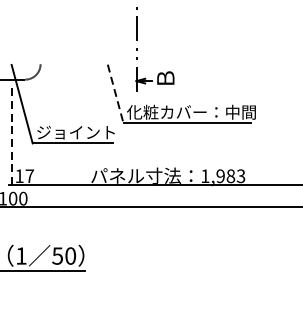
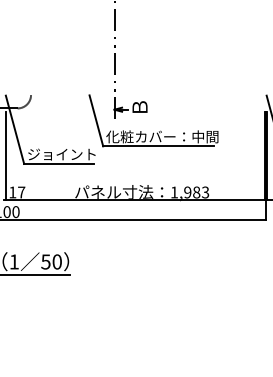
line: (115, 94) -> (96, 121), dashed -> solid
line: (12, 133) -> (6, 155), dashed -> solid

